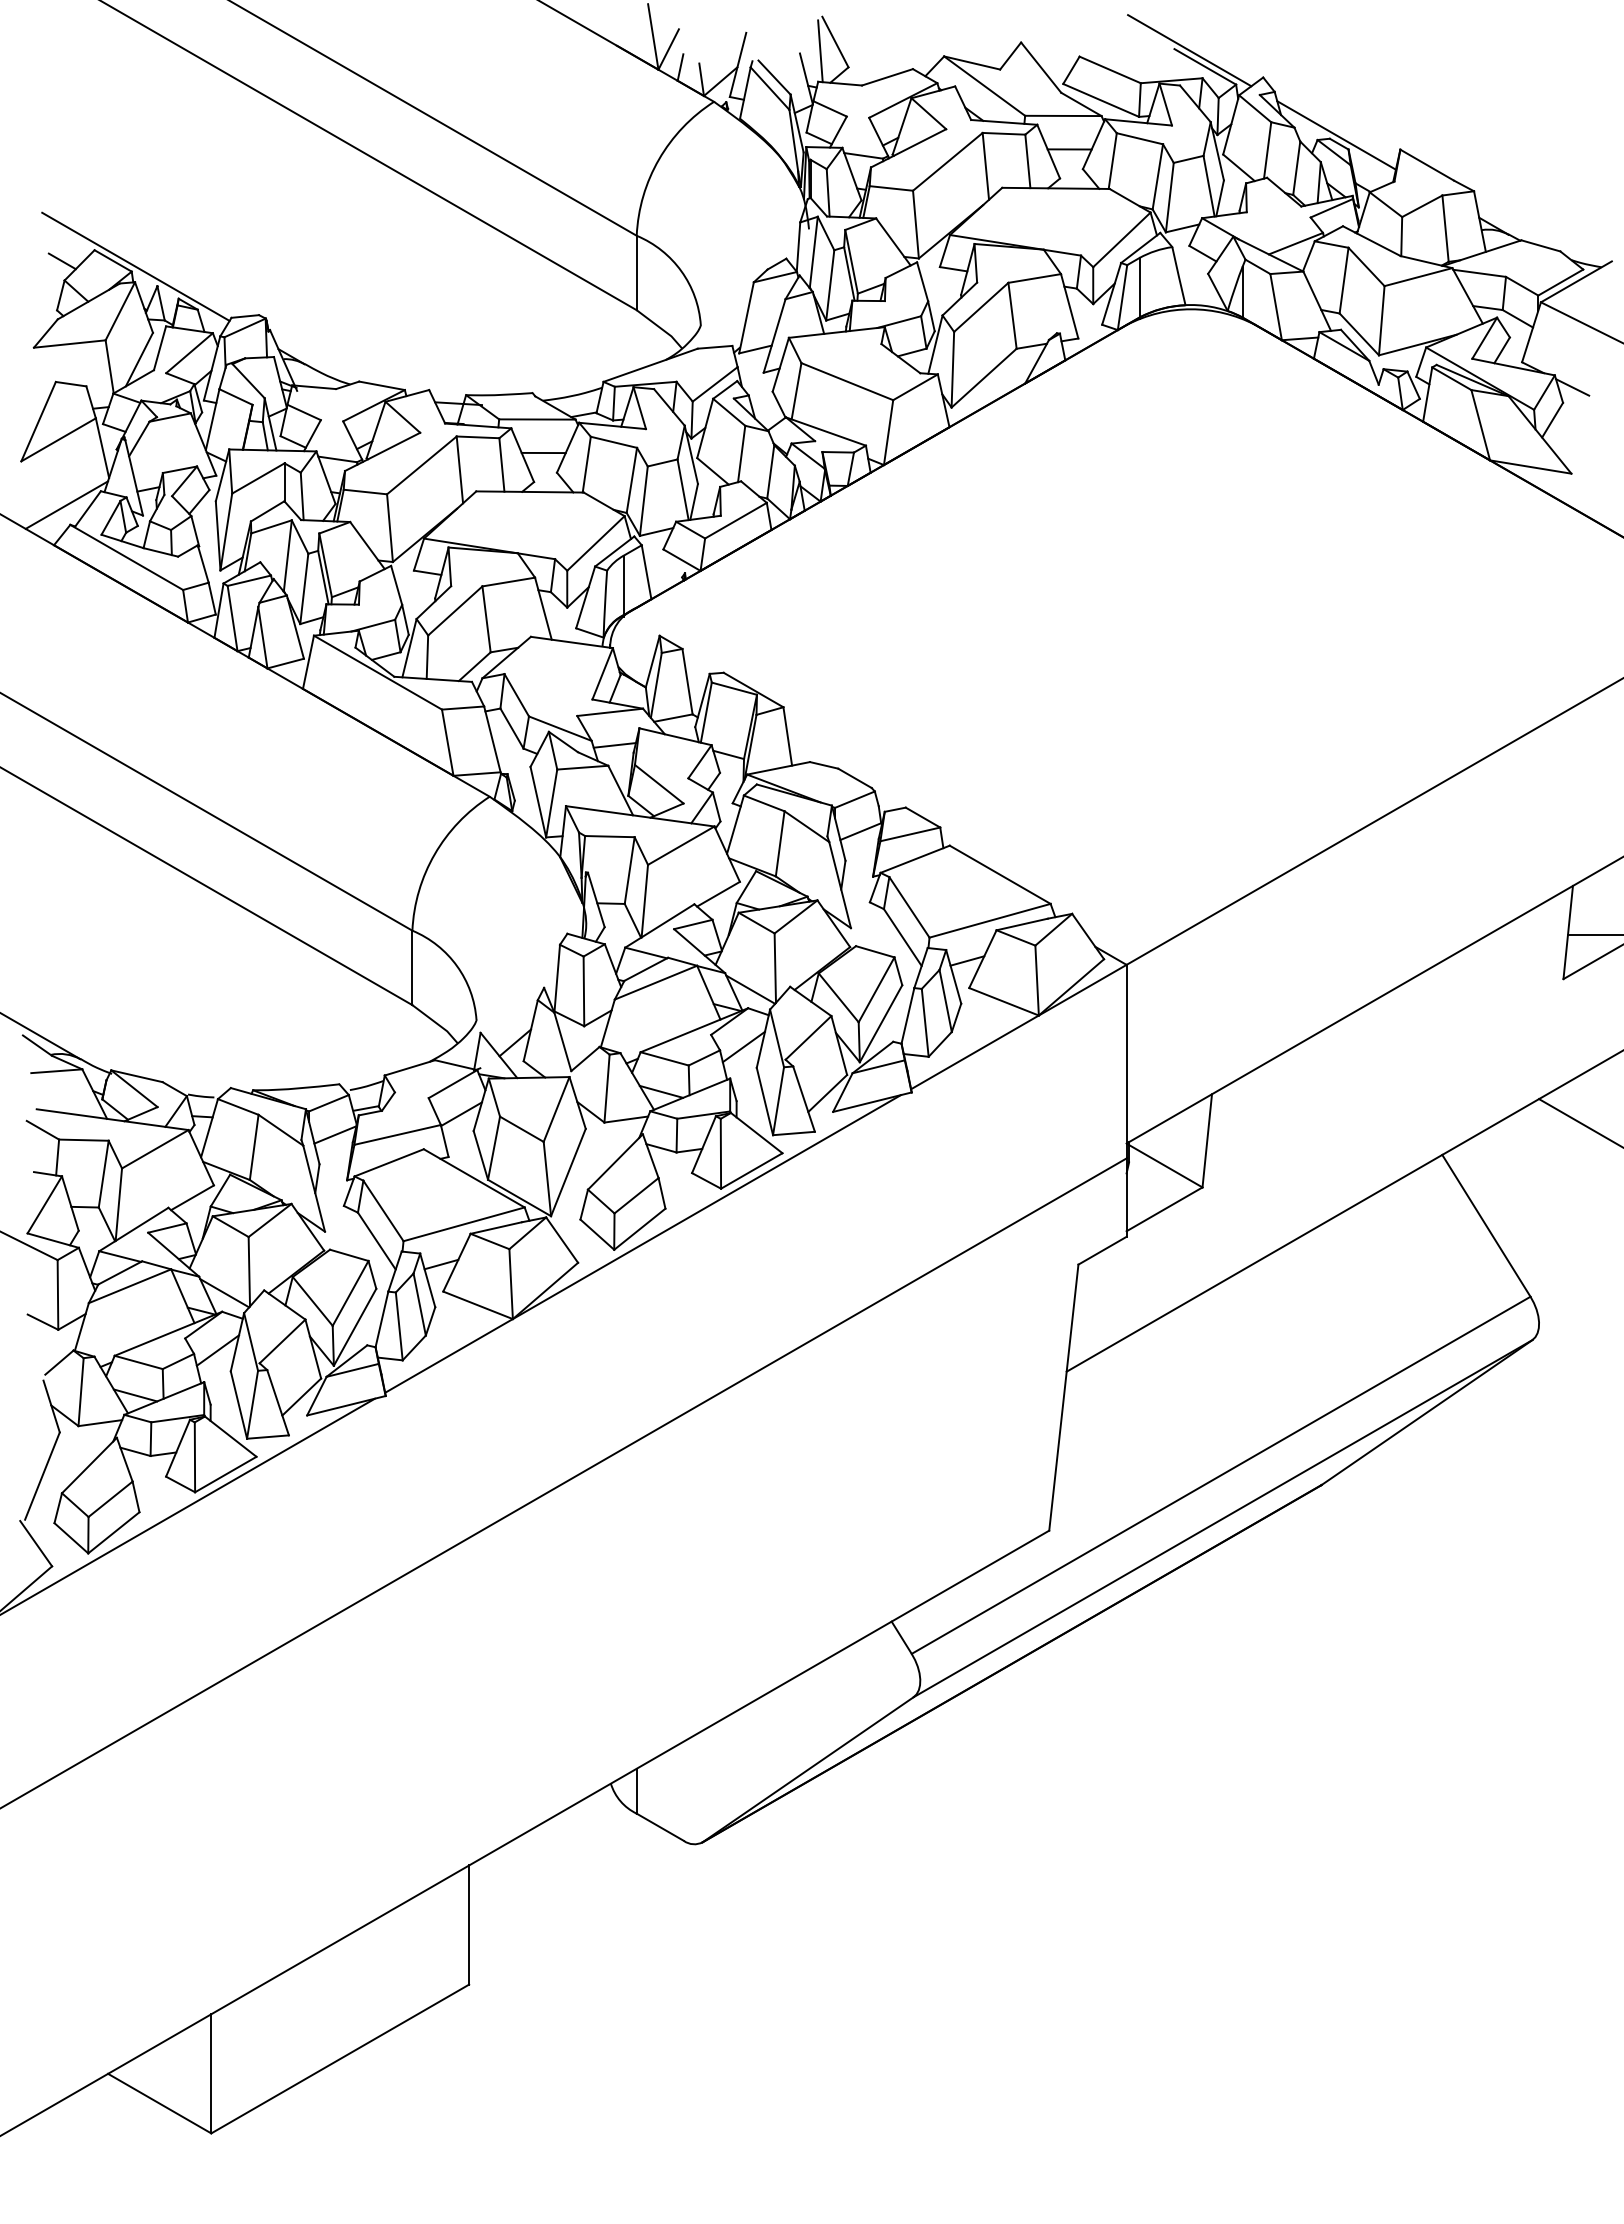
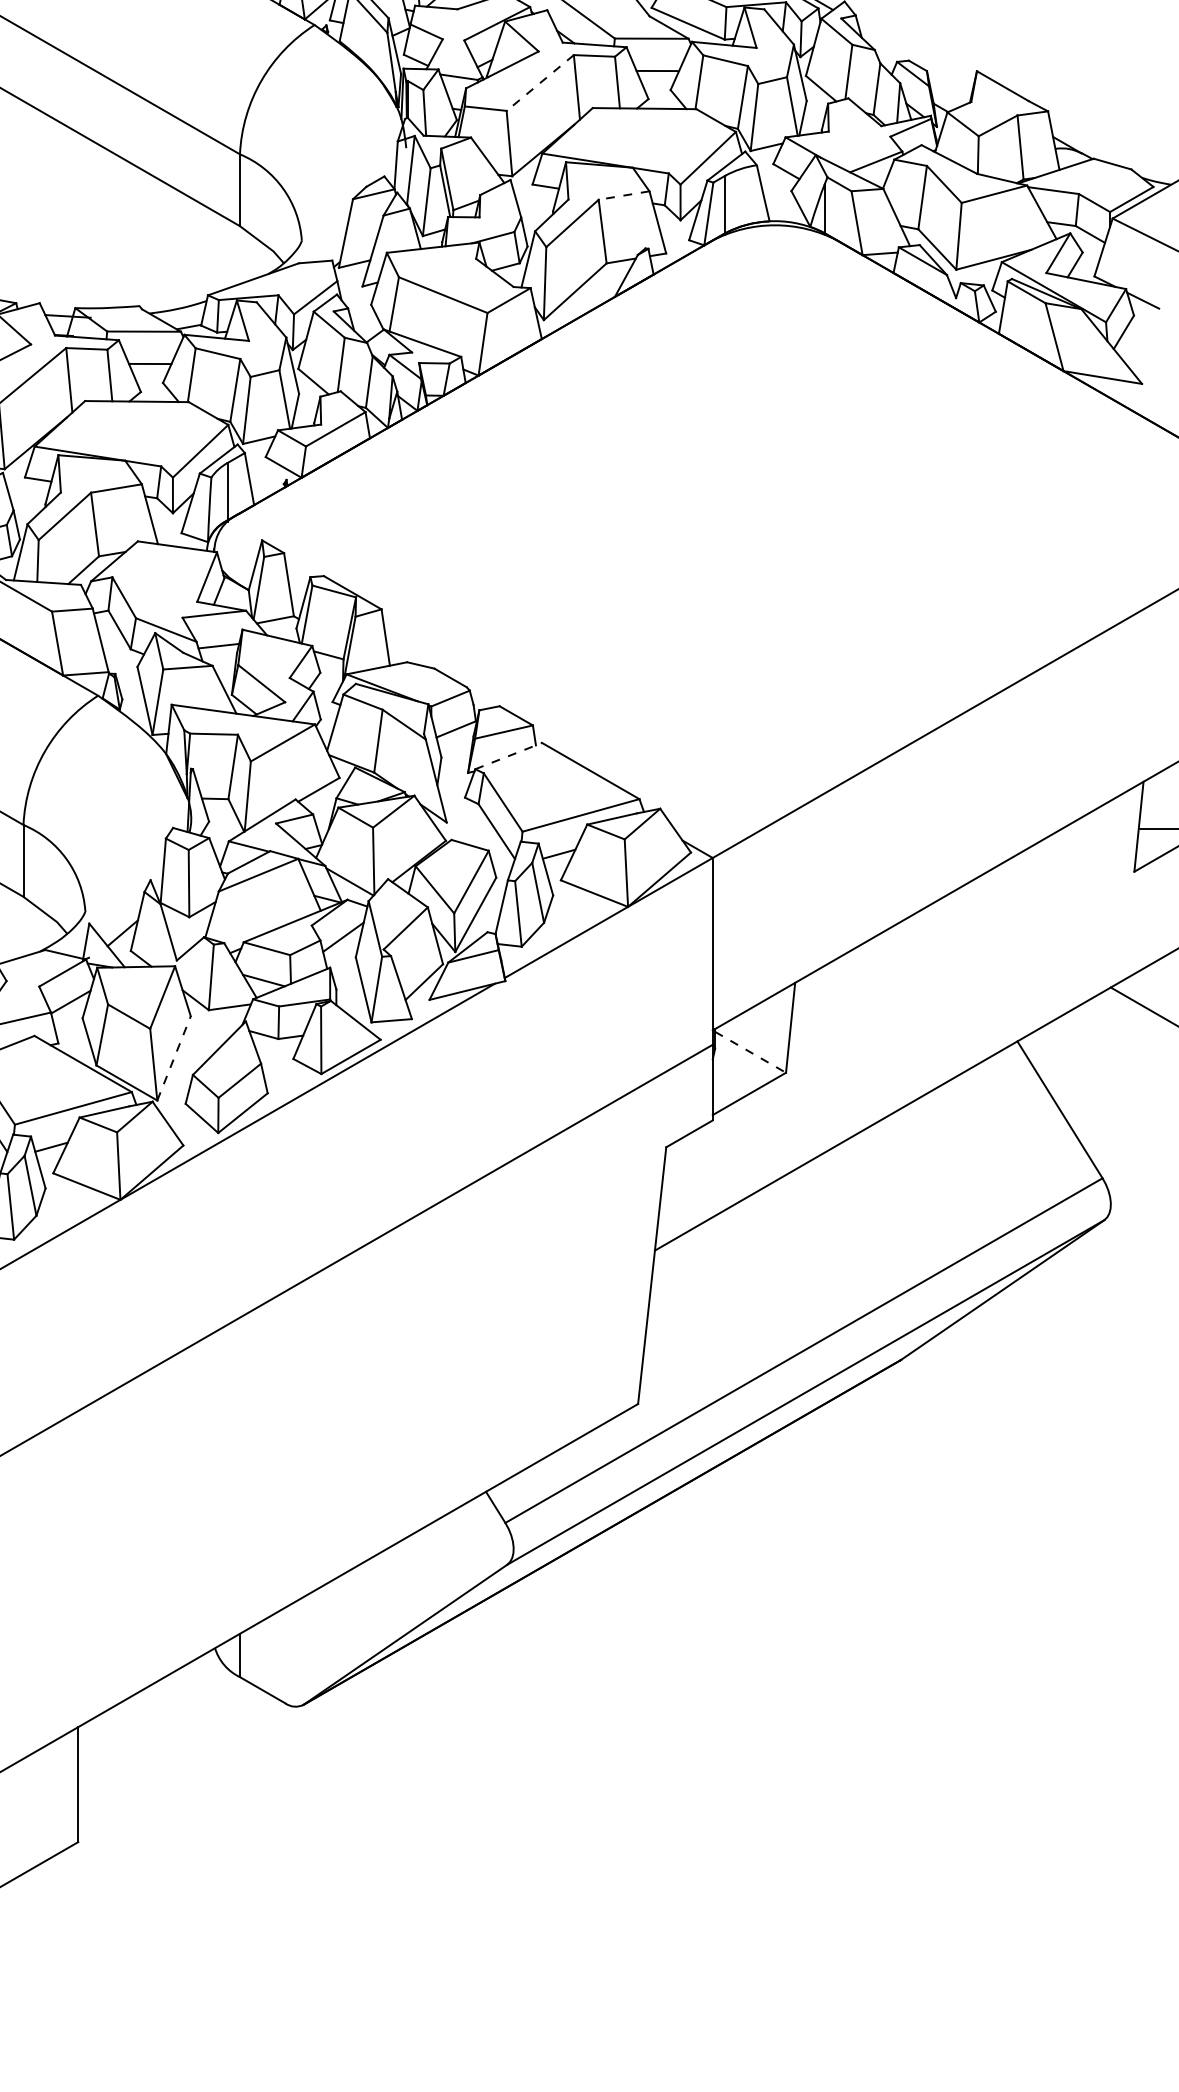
line: (1336, 135) -> (915, 57), removed
line: (947, 162) -> (539, 83), solid -> dashed
line: (1034, 278) -> (623, 195), solid -> dashed
line: (915, 859) -> (509, 756), solid -> dashed
line: (1166, 1166) -> (751, 1052), solid -> dashed
line: (568, 1172) -> (174, 1058), solid -> dashed

